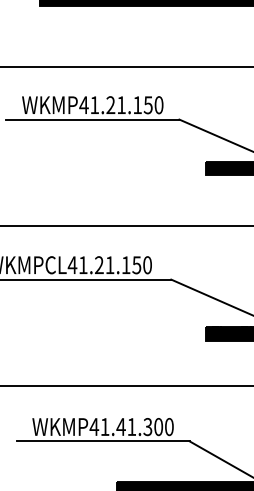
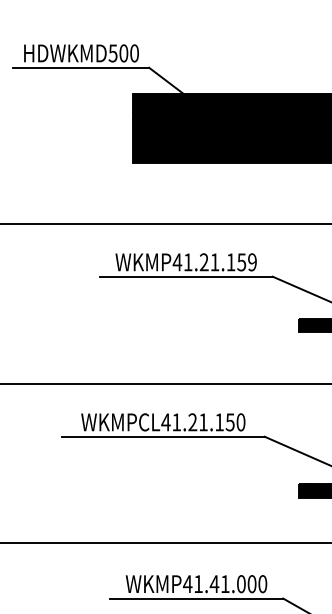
text: (159, 105) -> (252, 262), WKMP41.21.150 -> WKMP41.21.159
text: (147, 427) -> (240, 584), WKMP41.41.300 -> WKMP41.41.000

